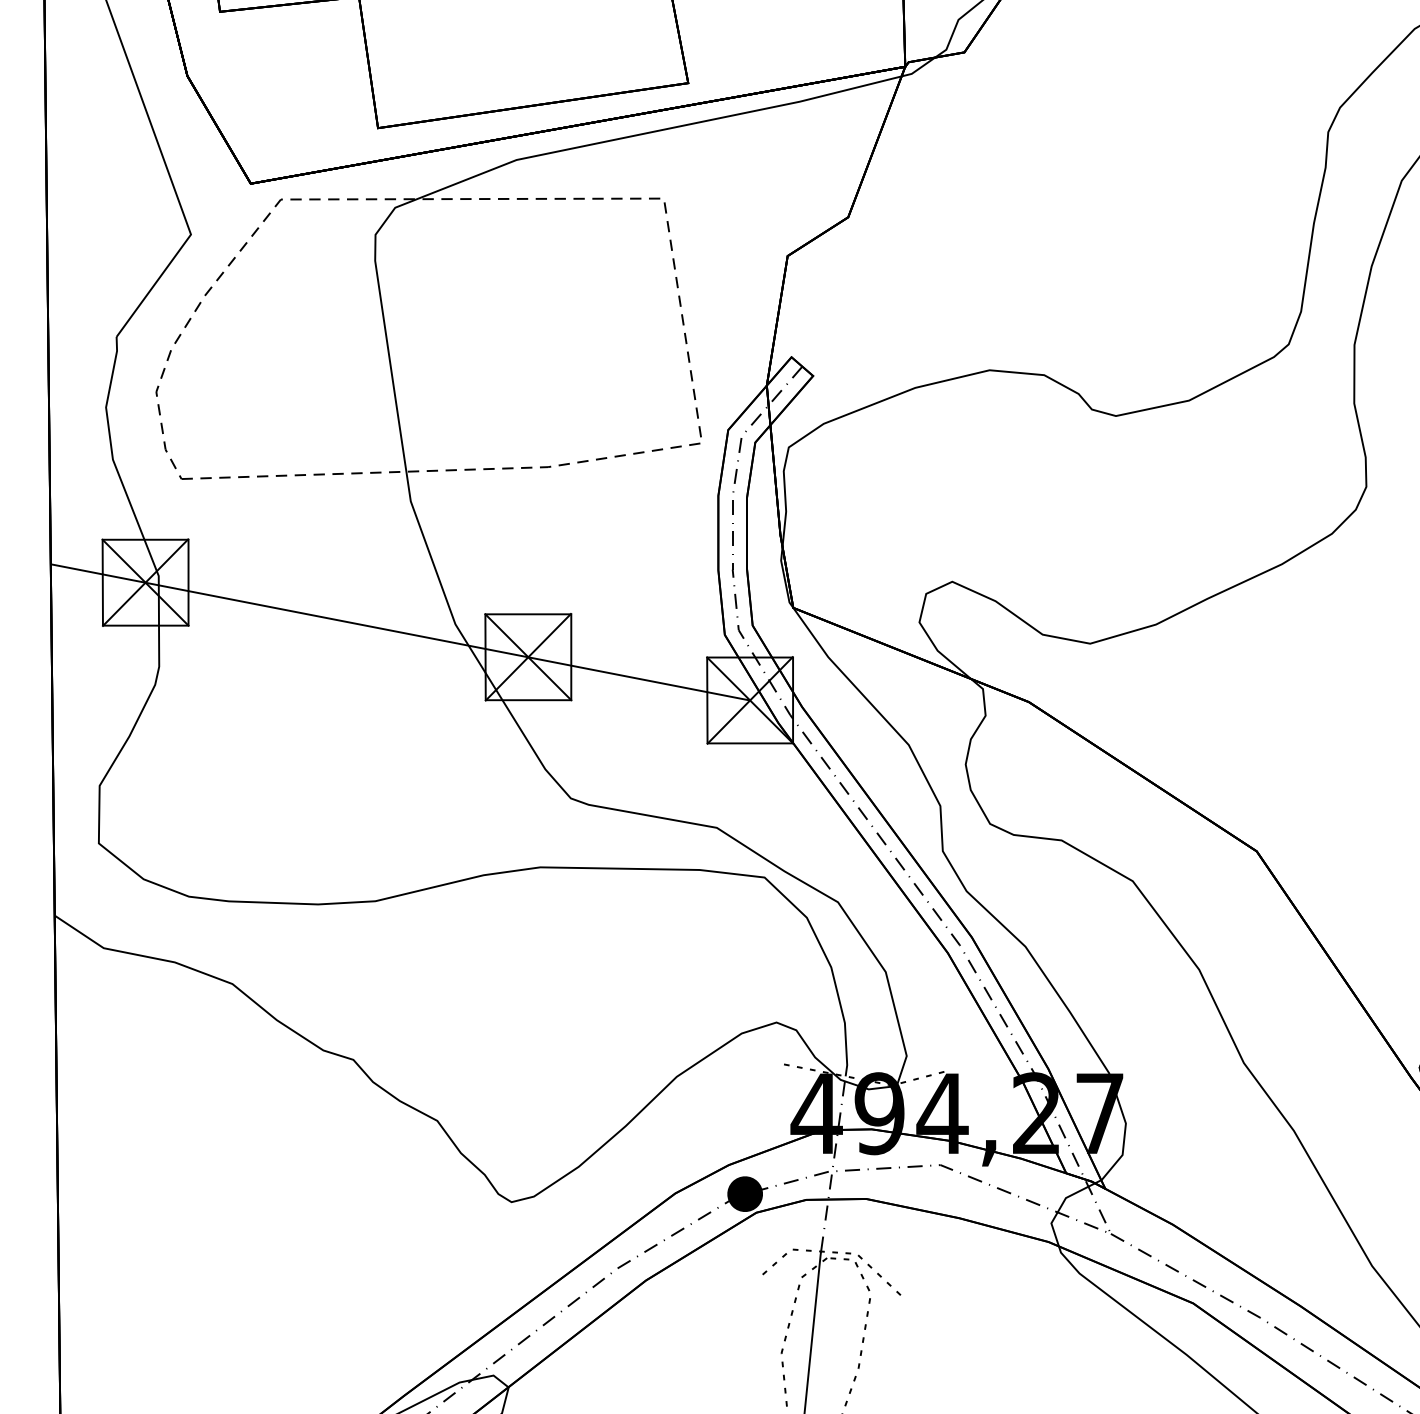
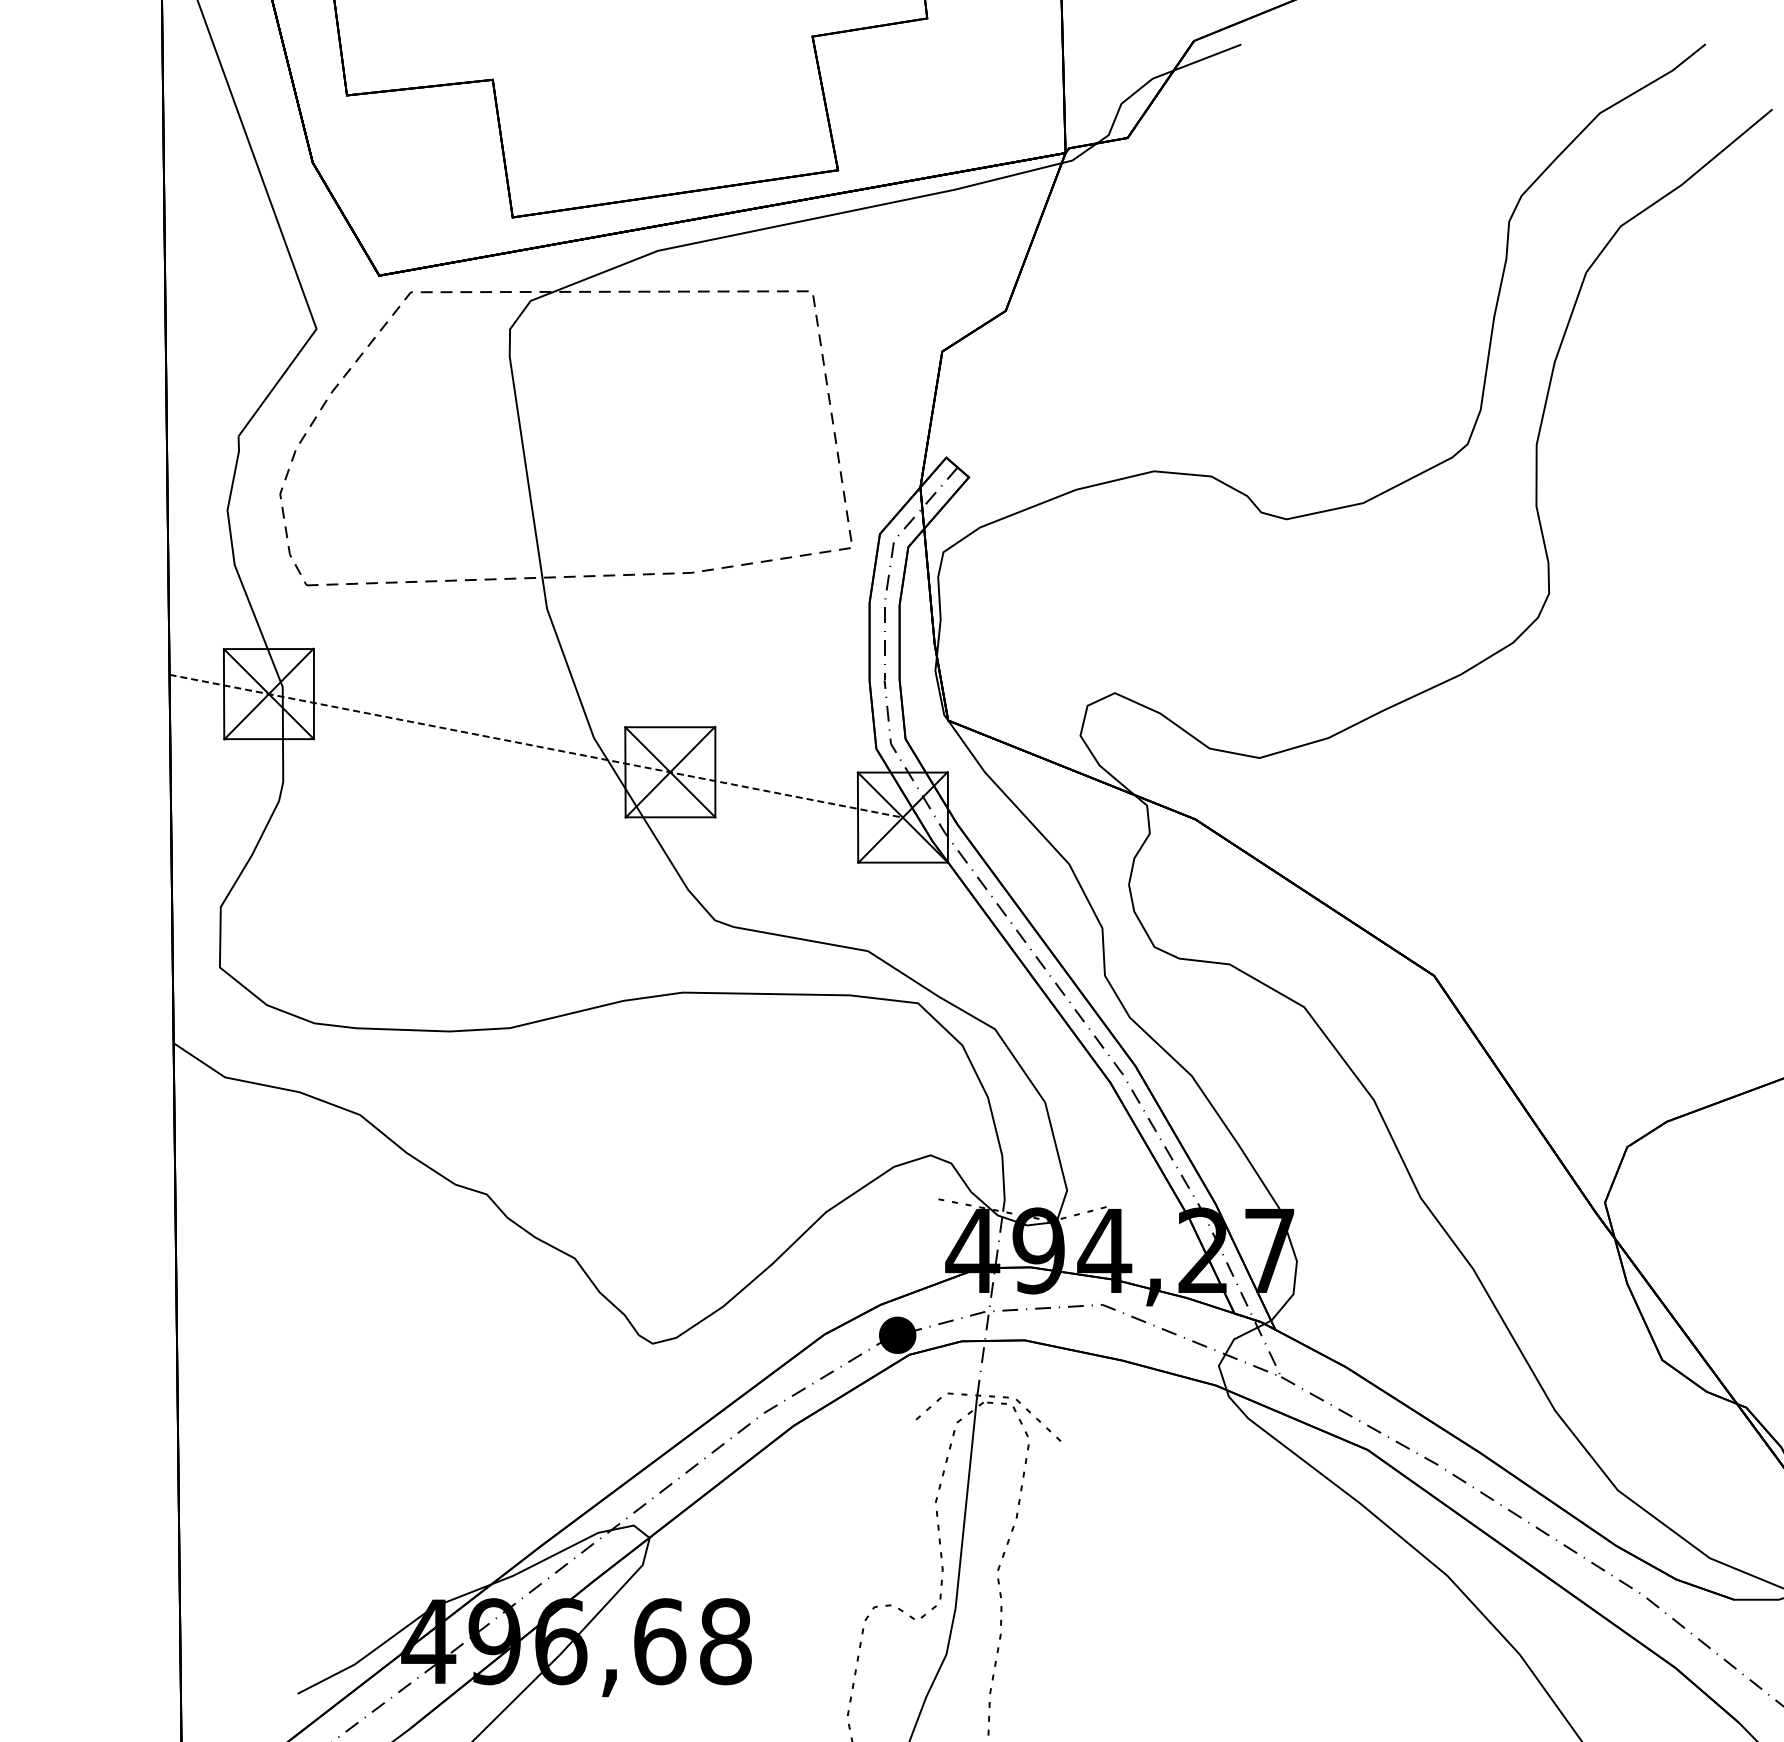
line: (399, 632) -> (535, 746), solid -> dashed

